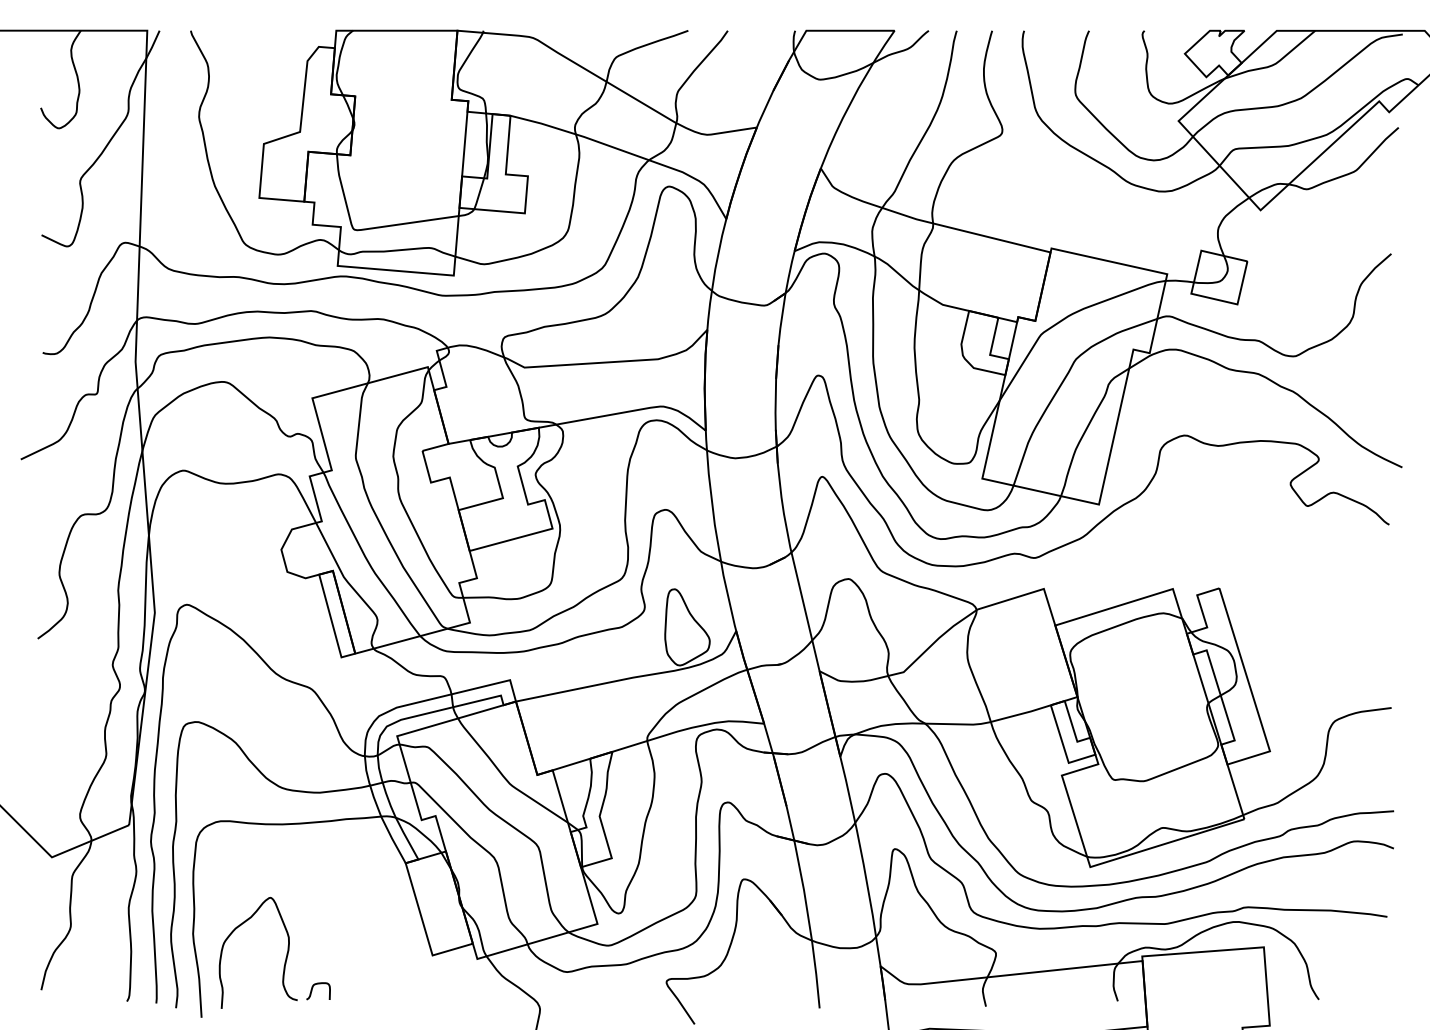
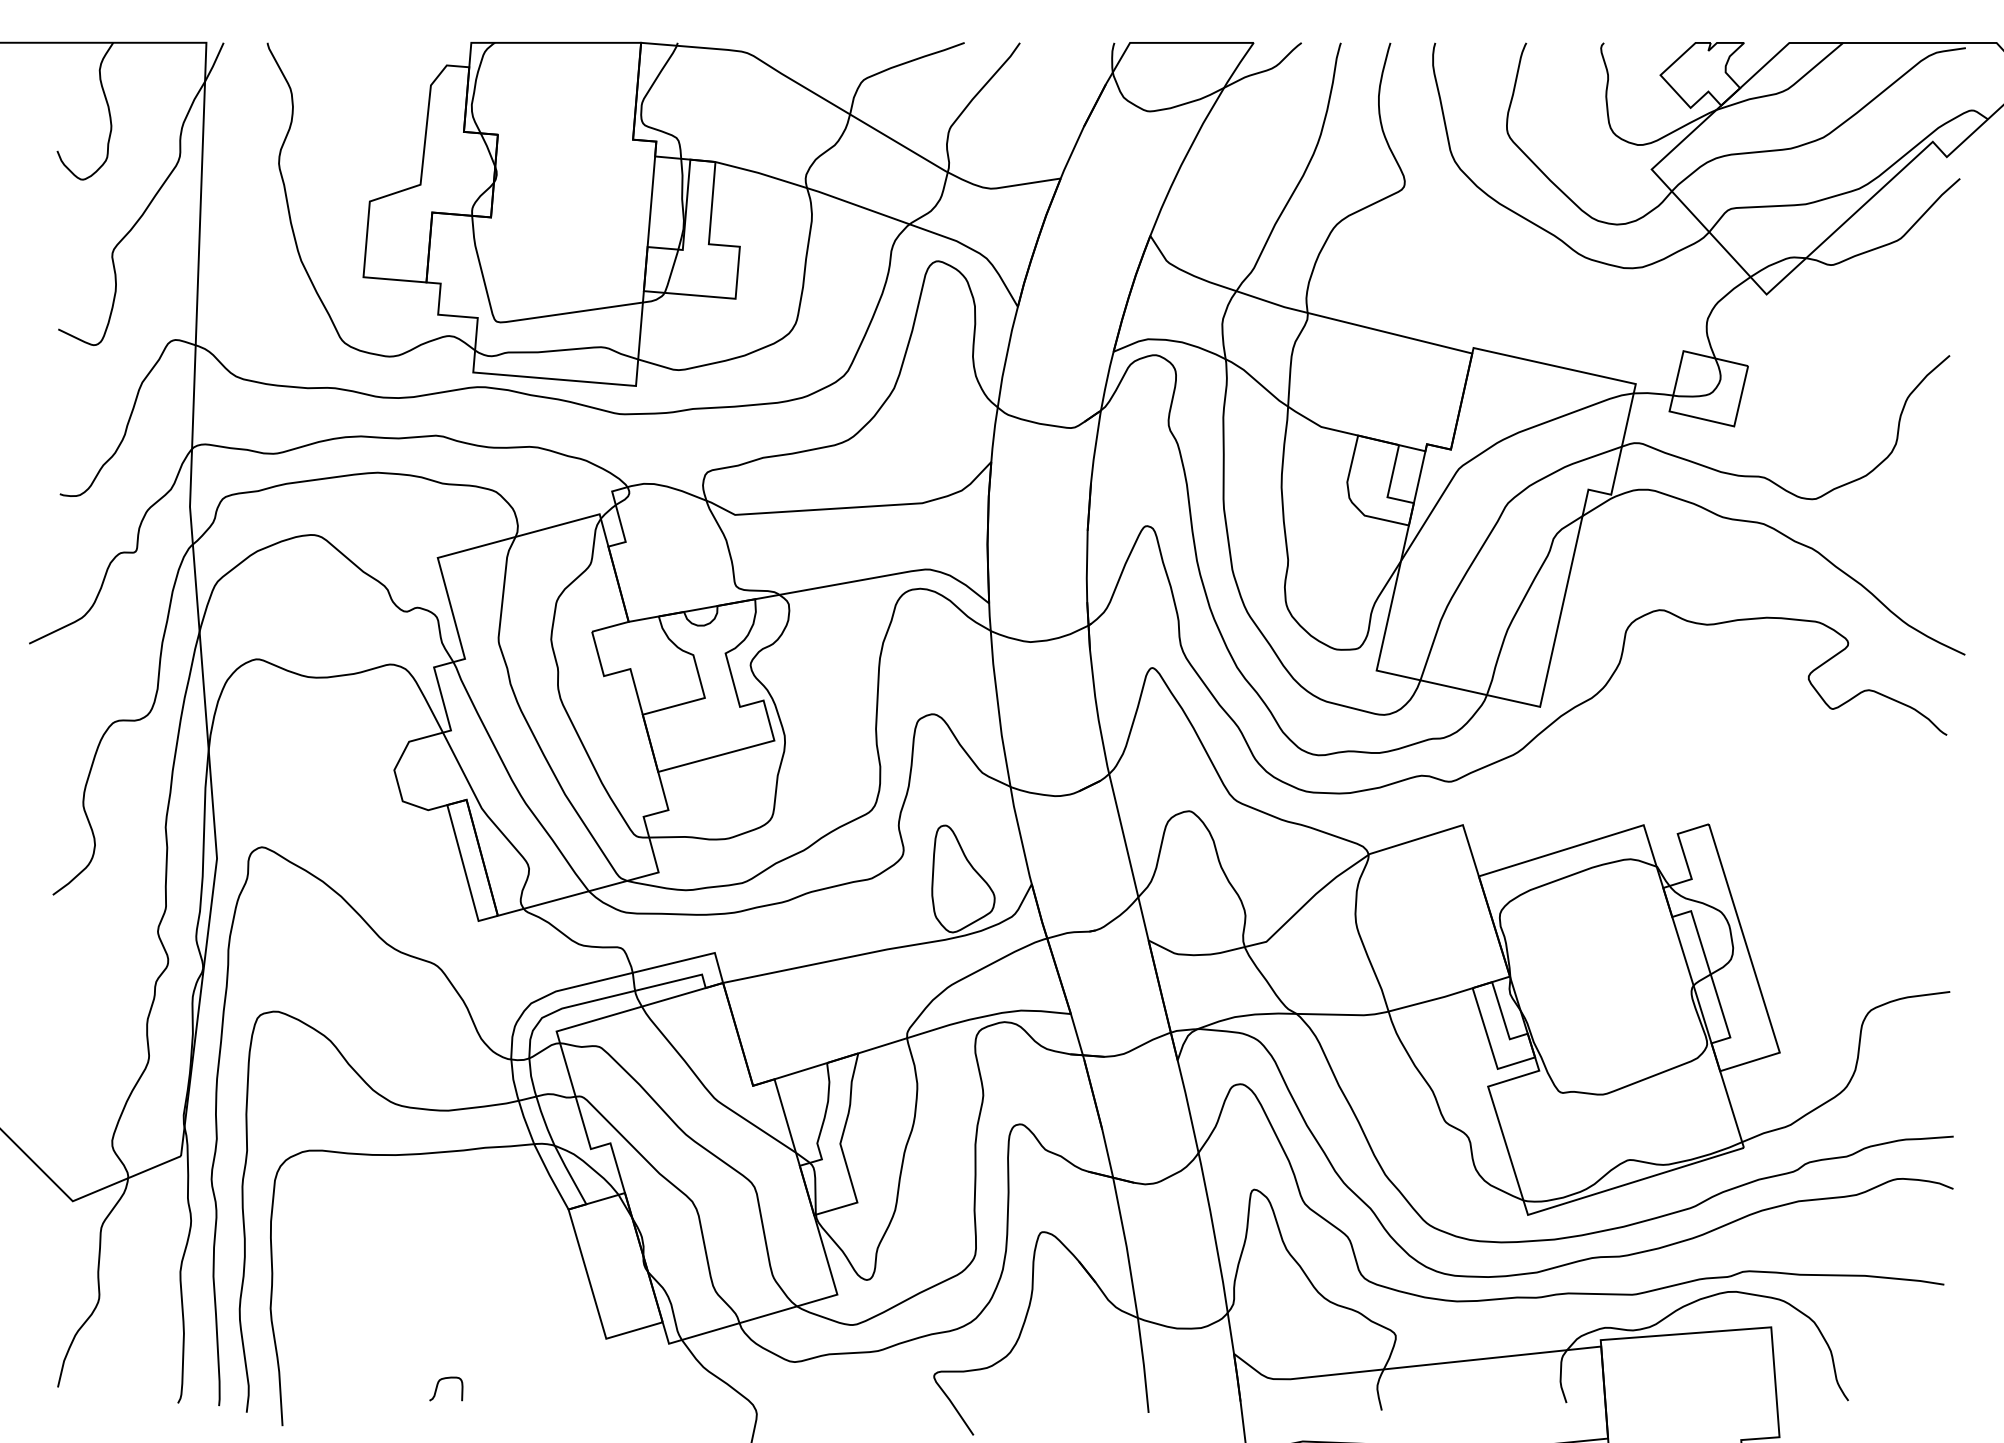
curve: (285, 957) -> (400, 1341), removed

